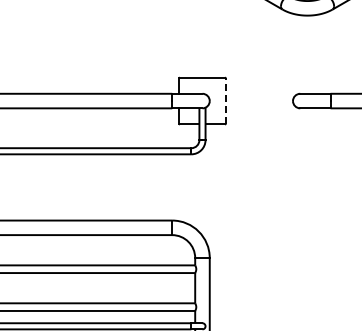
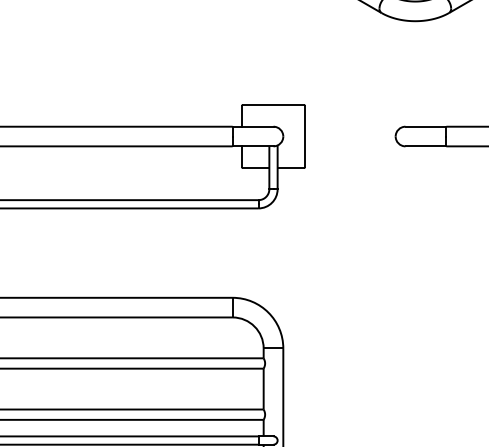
line: (225, 101) -> (304, 137), dashed -> solid

